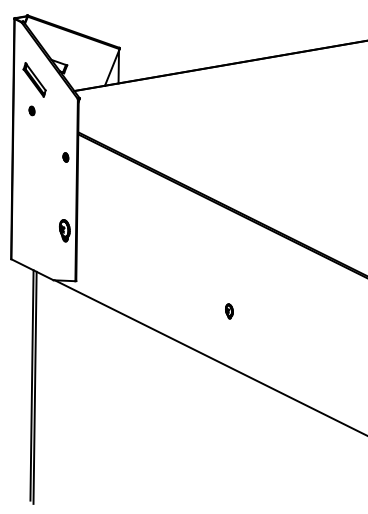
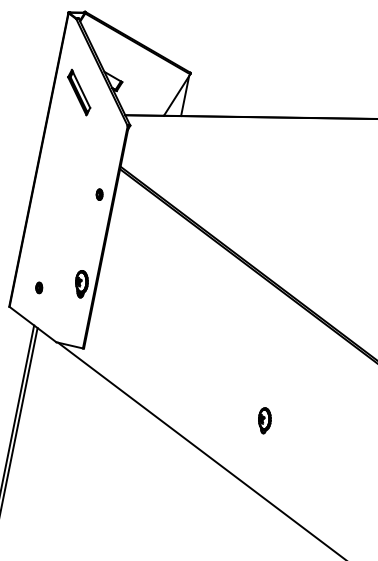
part: (31, 110) -> (38, 287), moved
part: (229, 311) -> (264, 420), size x1.43

